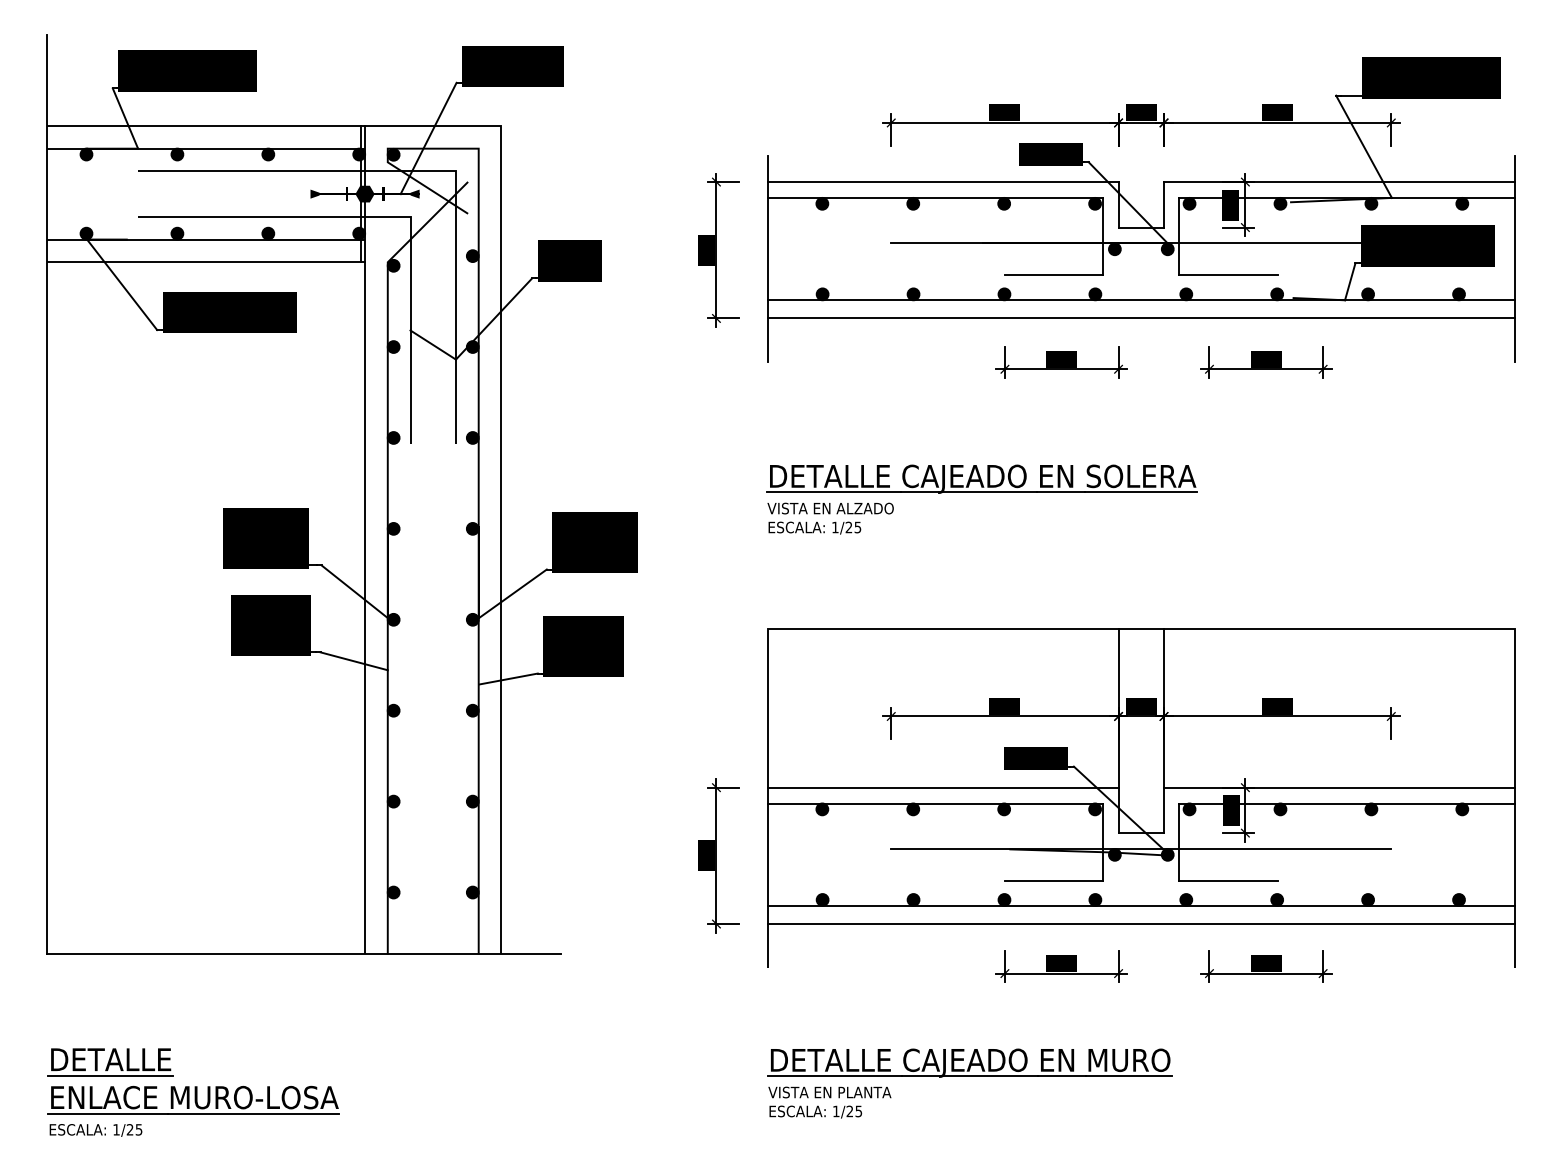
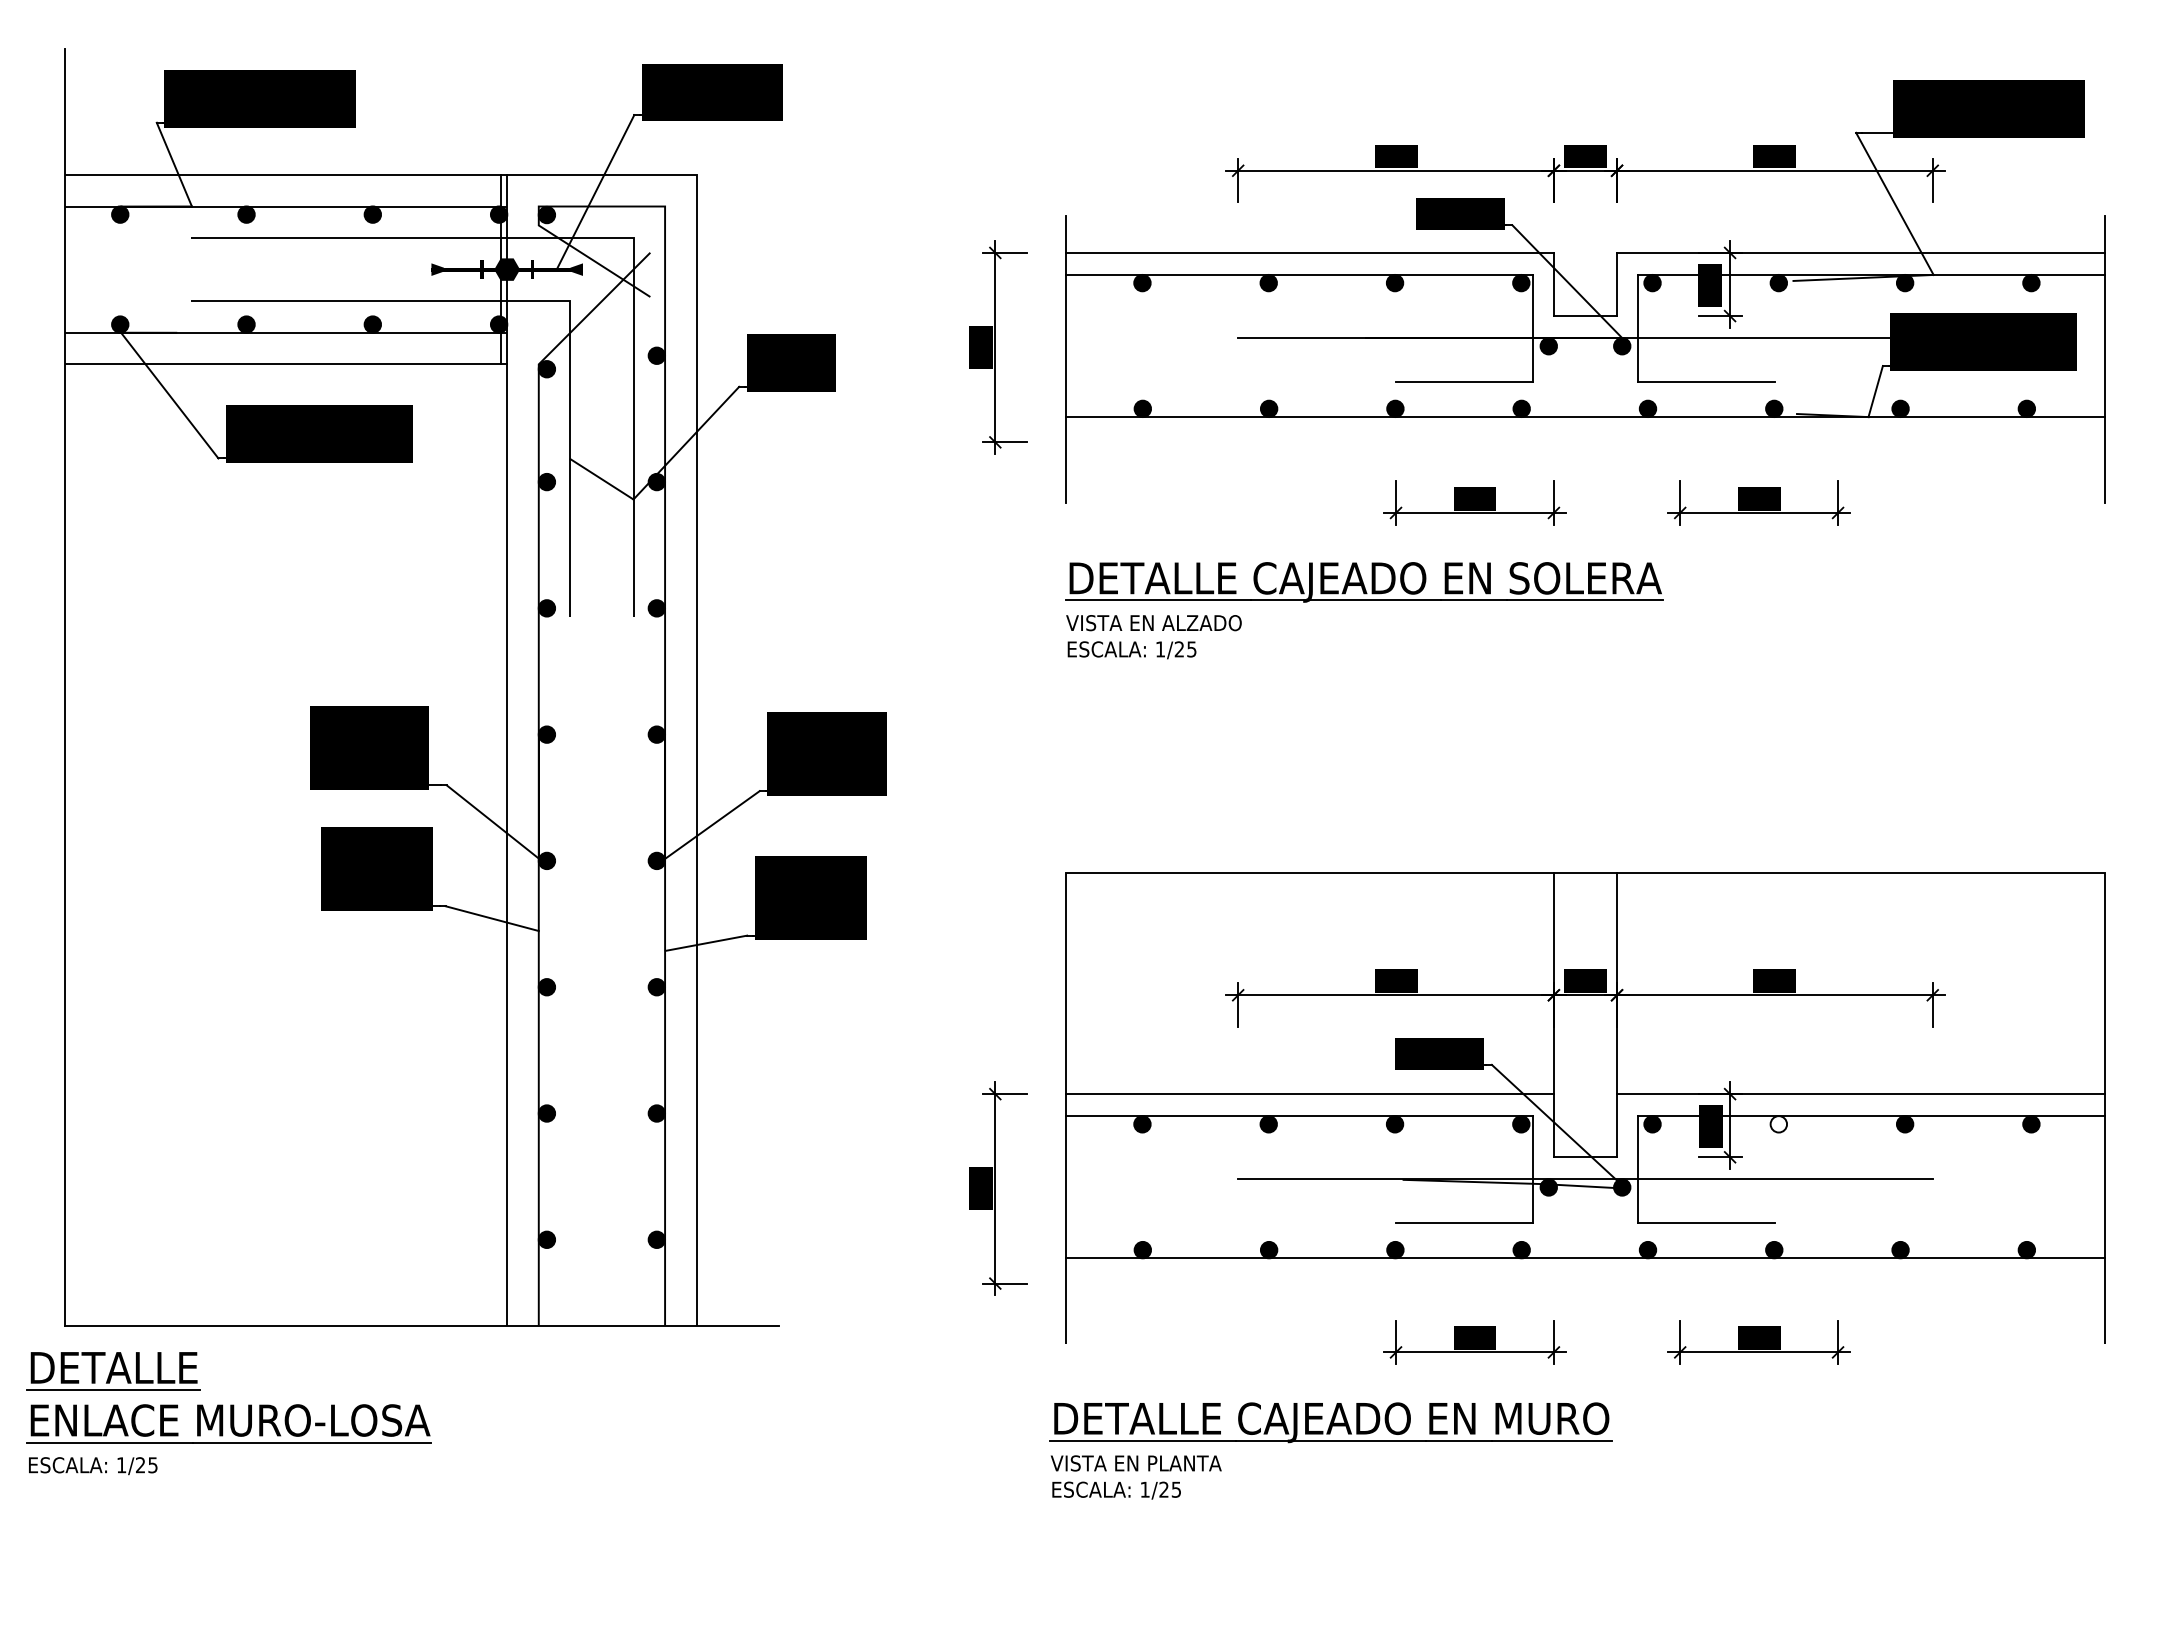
line: (1141, 318) -> (1585, 442), removed
part: (981, 492) -> (1363, 600), moved
fill: (1280, 809) -> (1778, 1124), removed
line: (1141, 924) -> (1585, 1284), removed
part: (969, 1076) -> (1330, 1441), moved
part: (193, 1092) -> (228, 1413), moved

